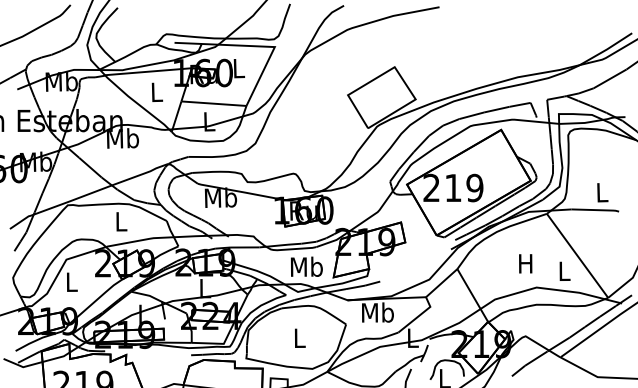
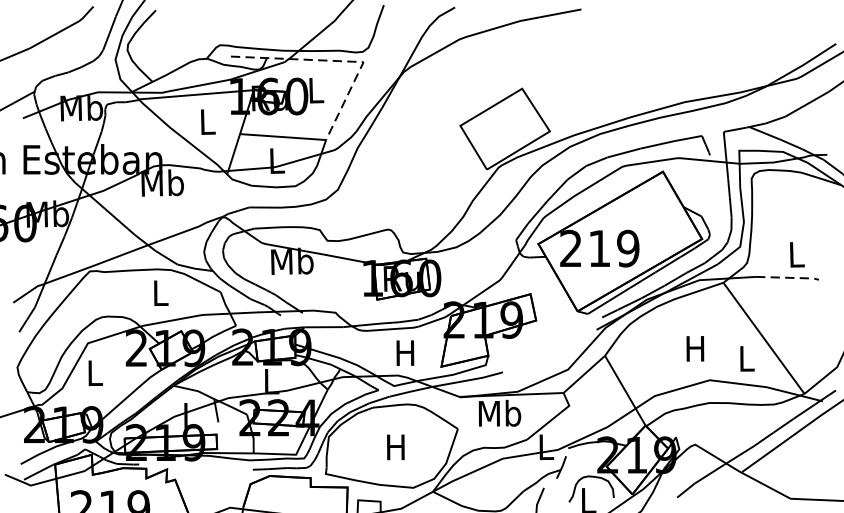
line: (257, 46) -> (340, 61), solid -> dashed
line: (597, 210) -> (790, 278), solid -> dashed
text: (306, 266) -> (405, 352), Mb -> H
text: (298, 337) -> (394, 446), L -> H

